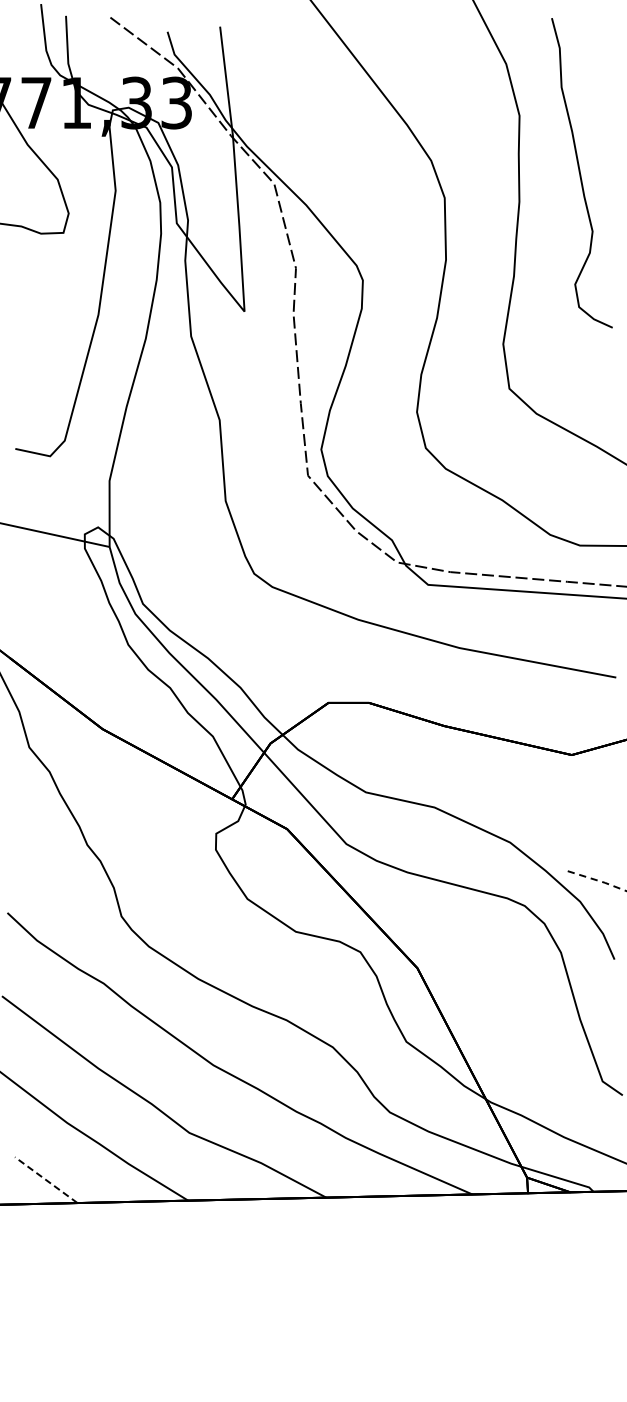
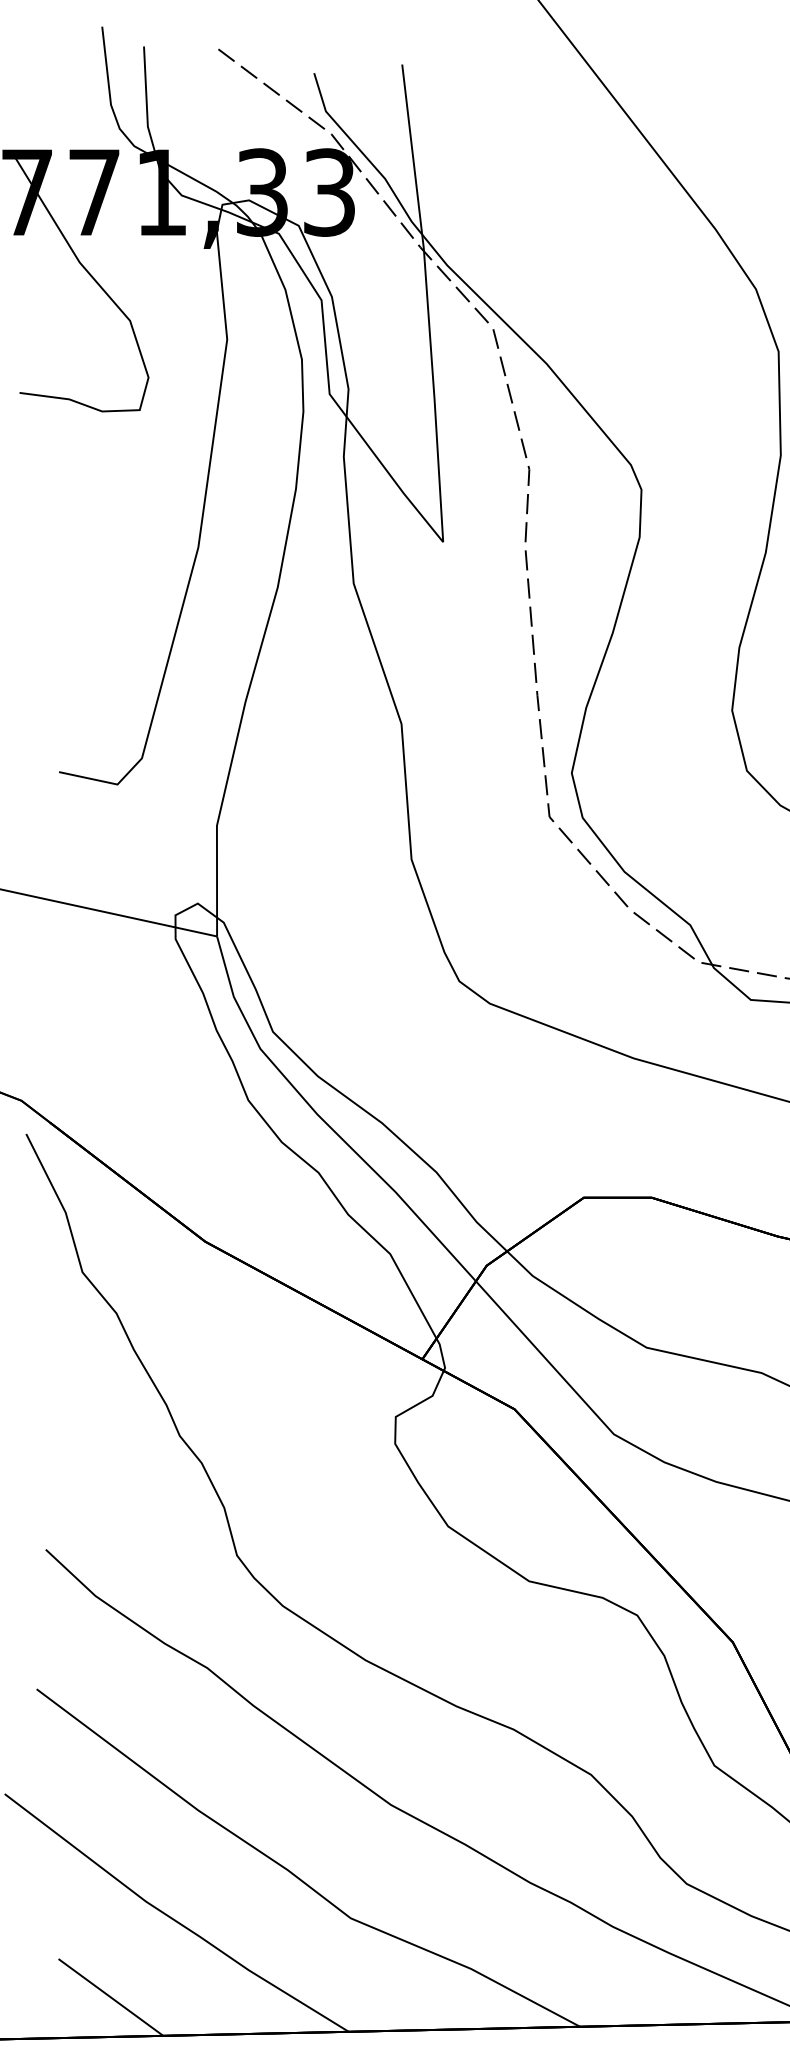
line: (46, 1180) -> (111, 1998), dashed -> solid

